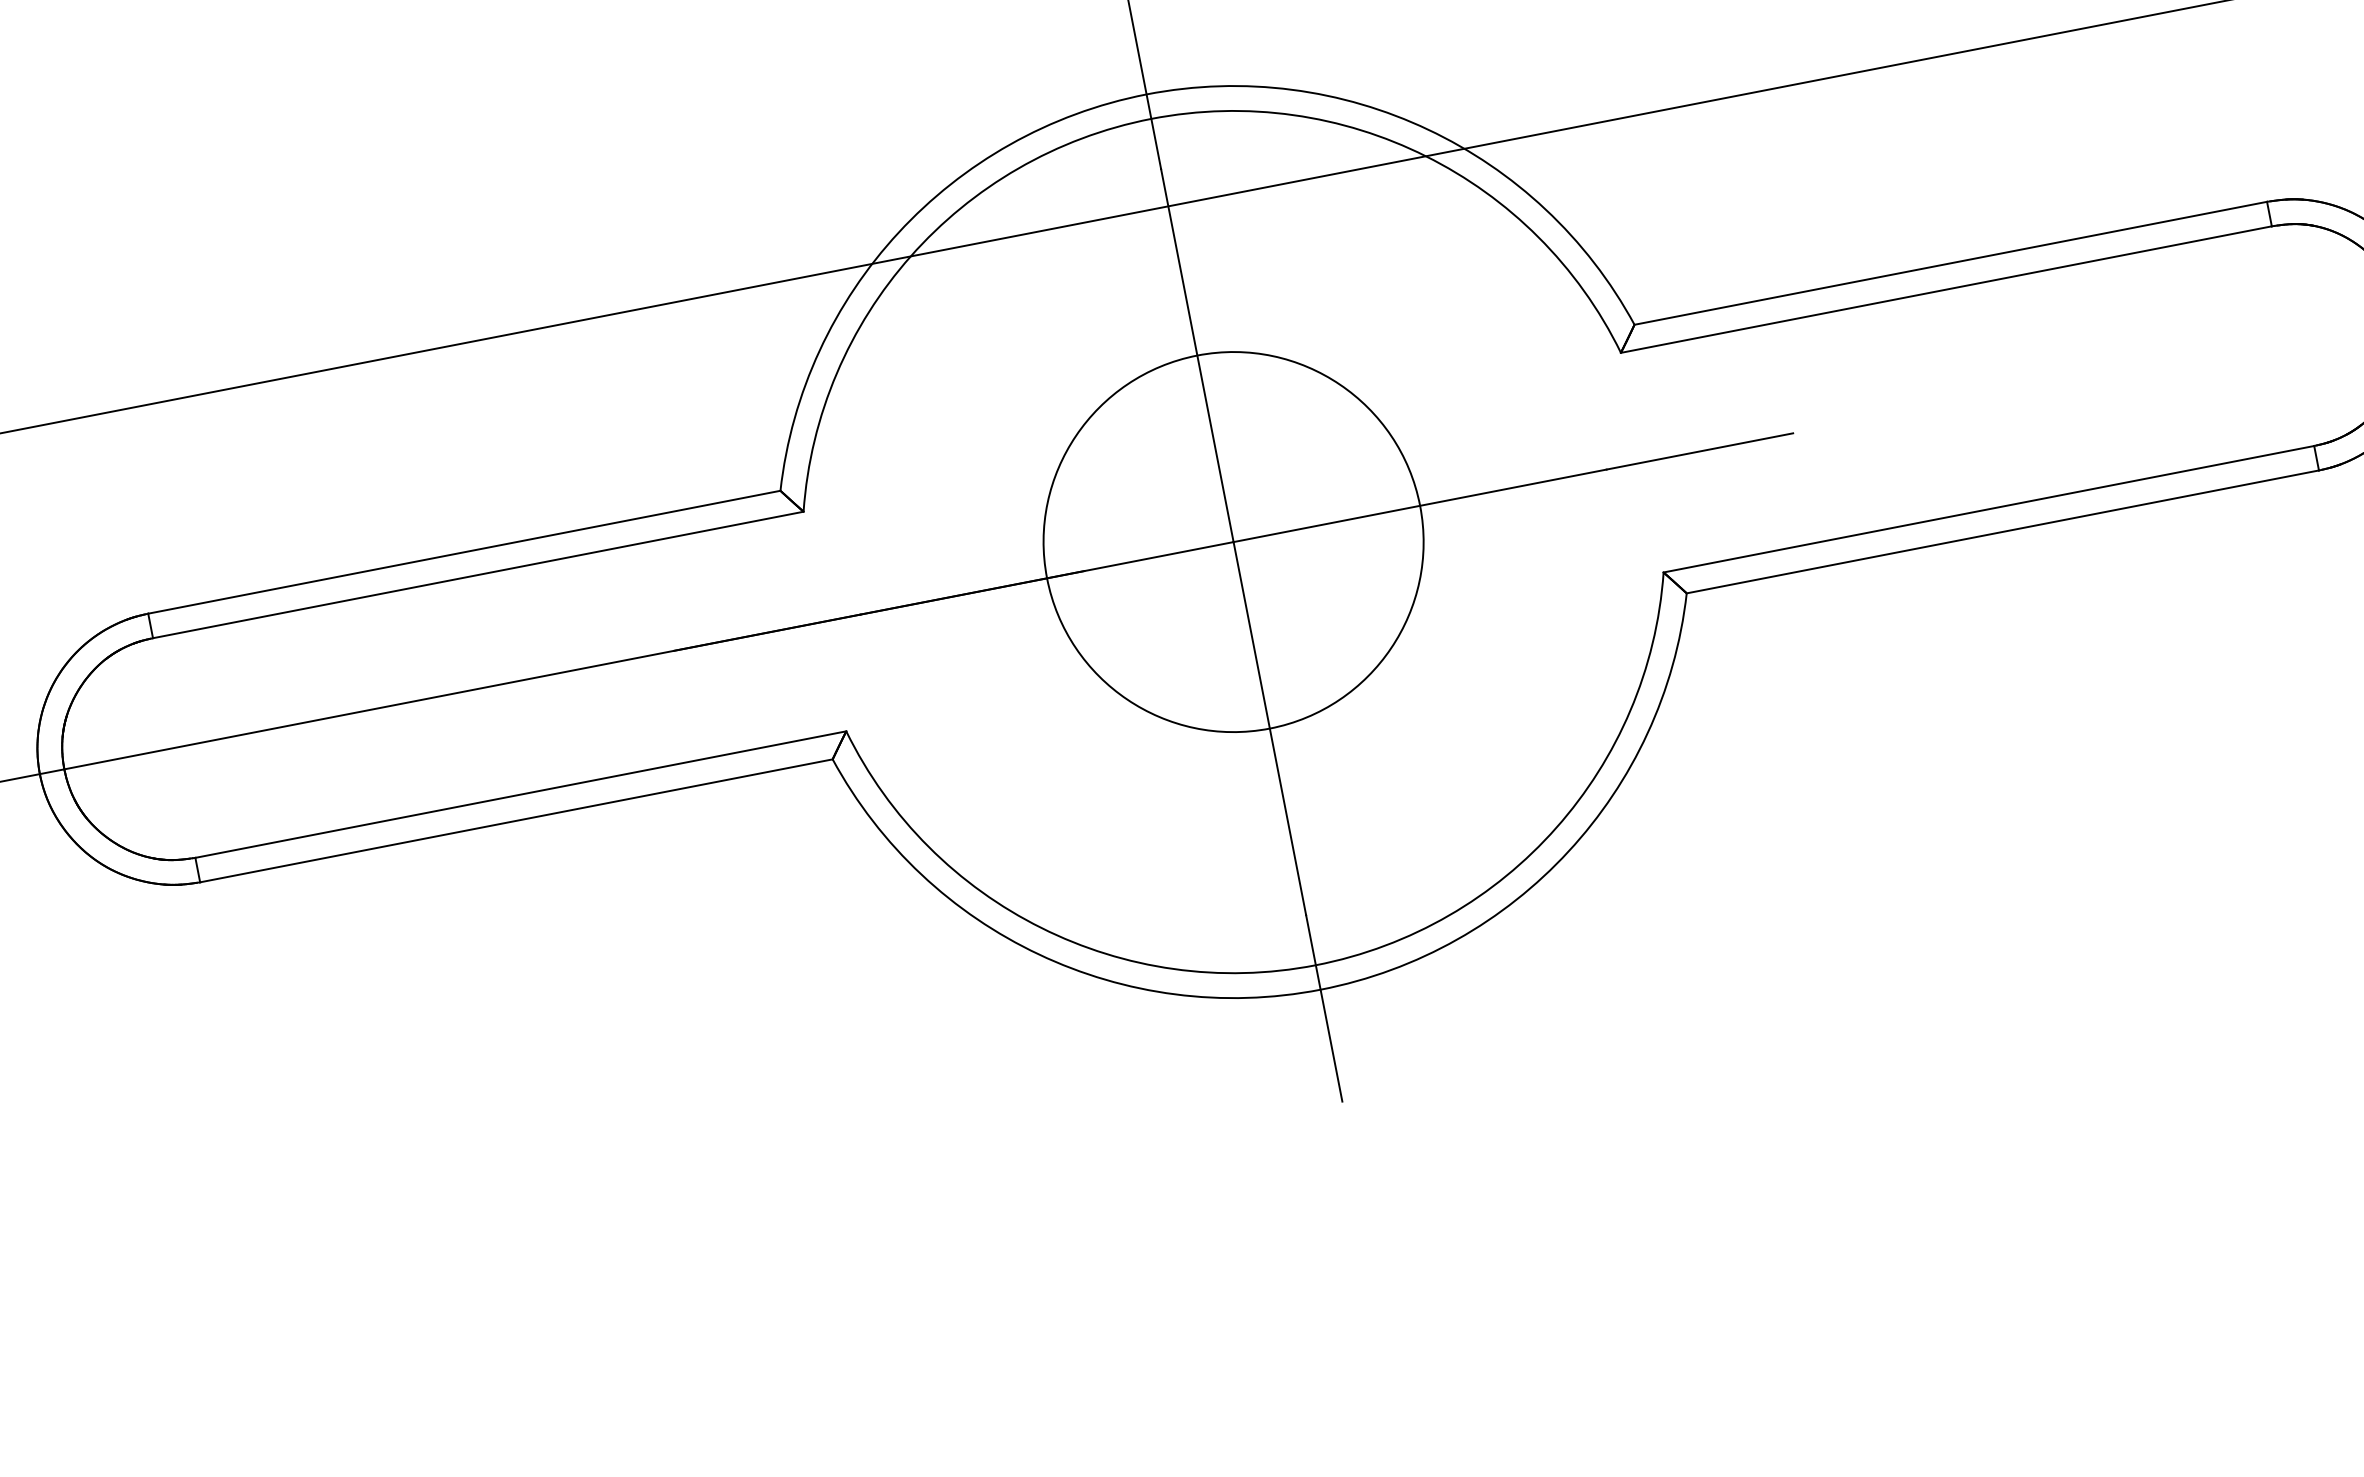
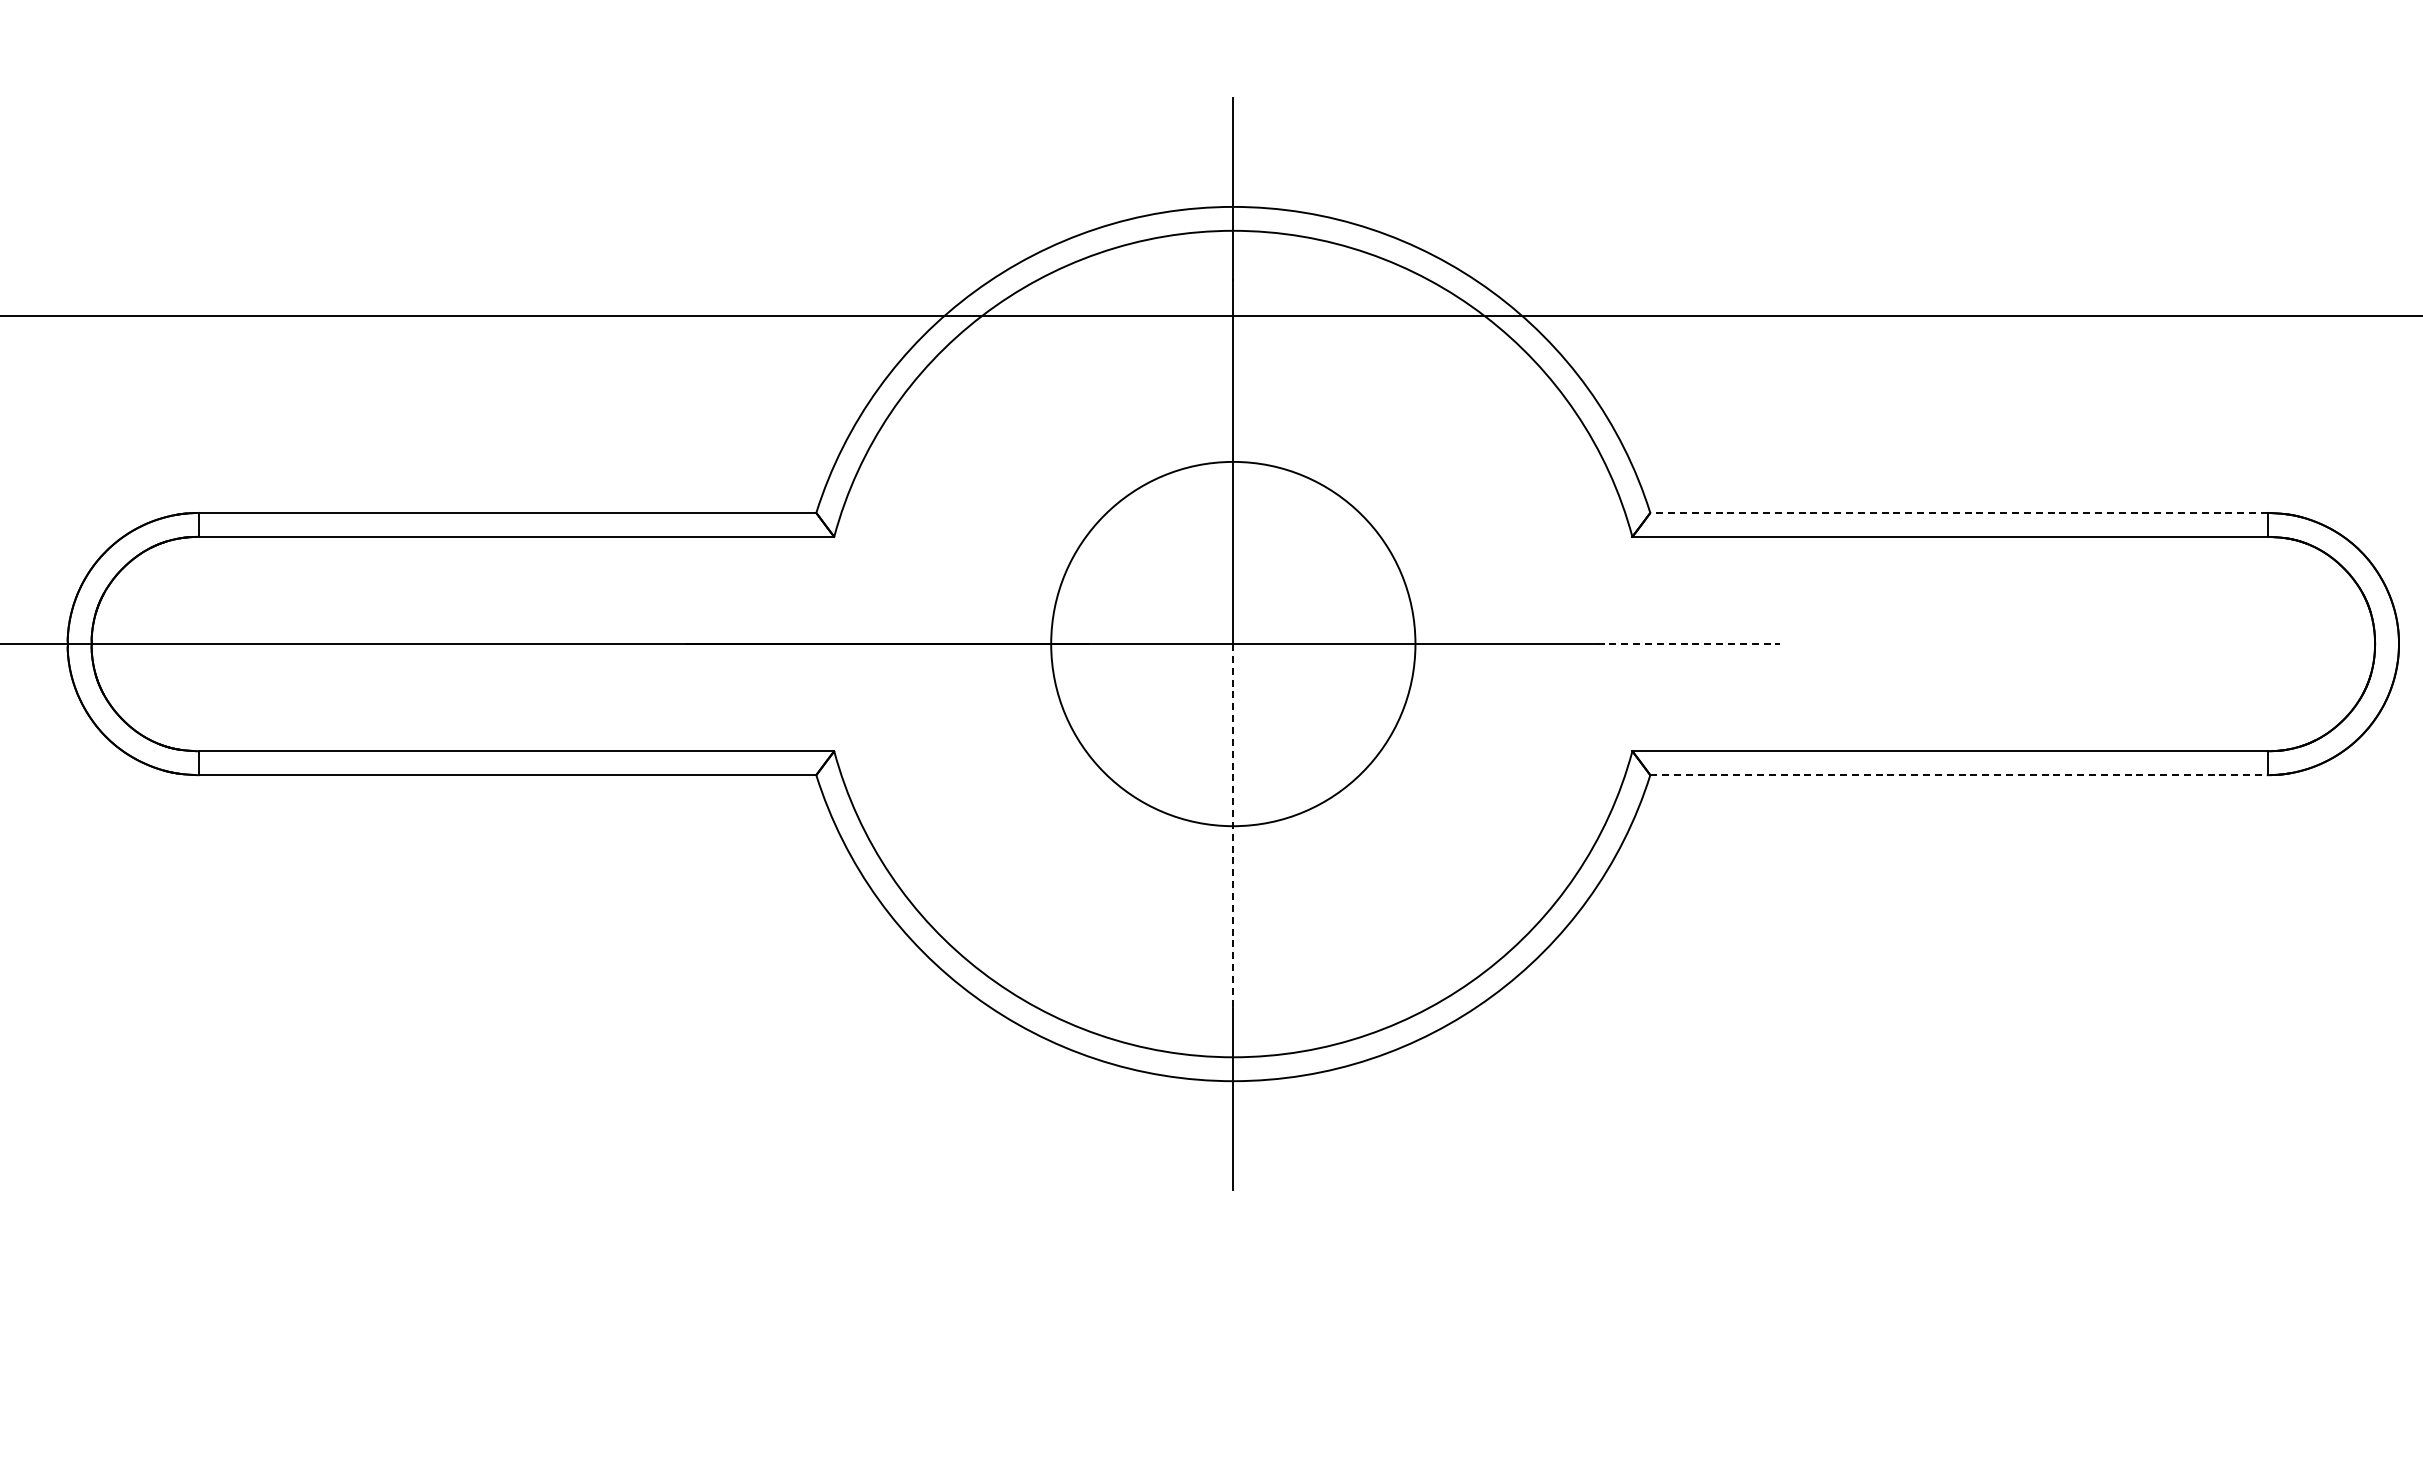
line: (1951, 262) -> (1959, 512), solid -> dashed
line: (1700, 451) -> (1689, 644), solid -> dashed
line: (2003, 532) -> (1959, 775), solid -> dashed
line: (1270, 728) -> (1233, 826), solid -> dashed

